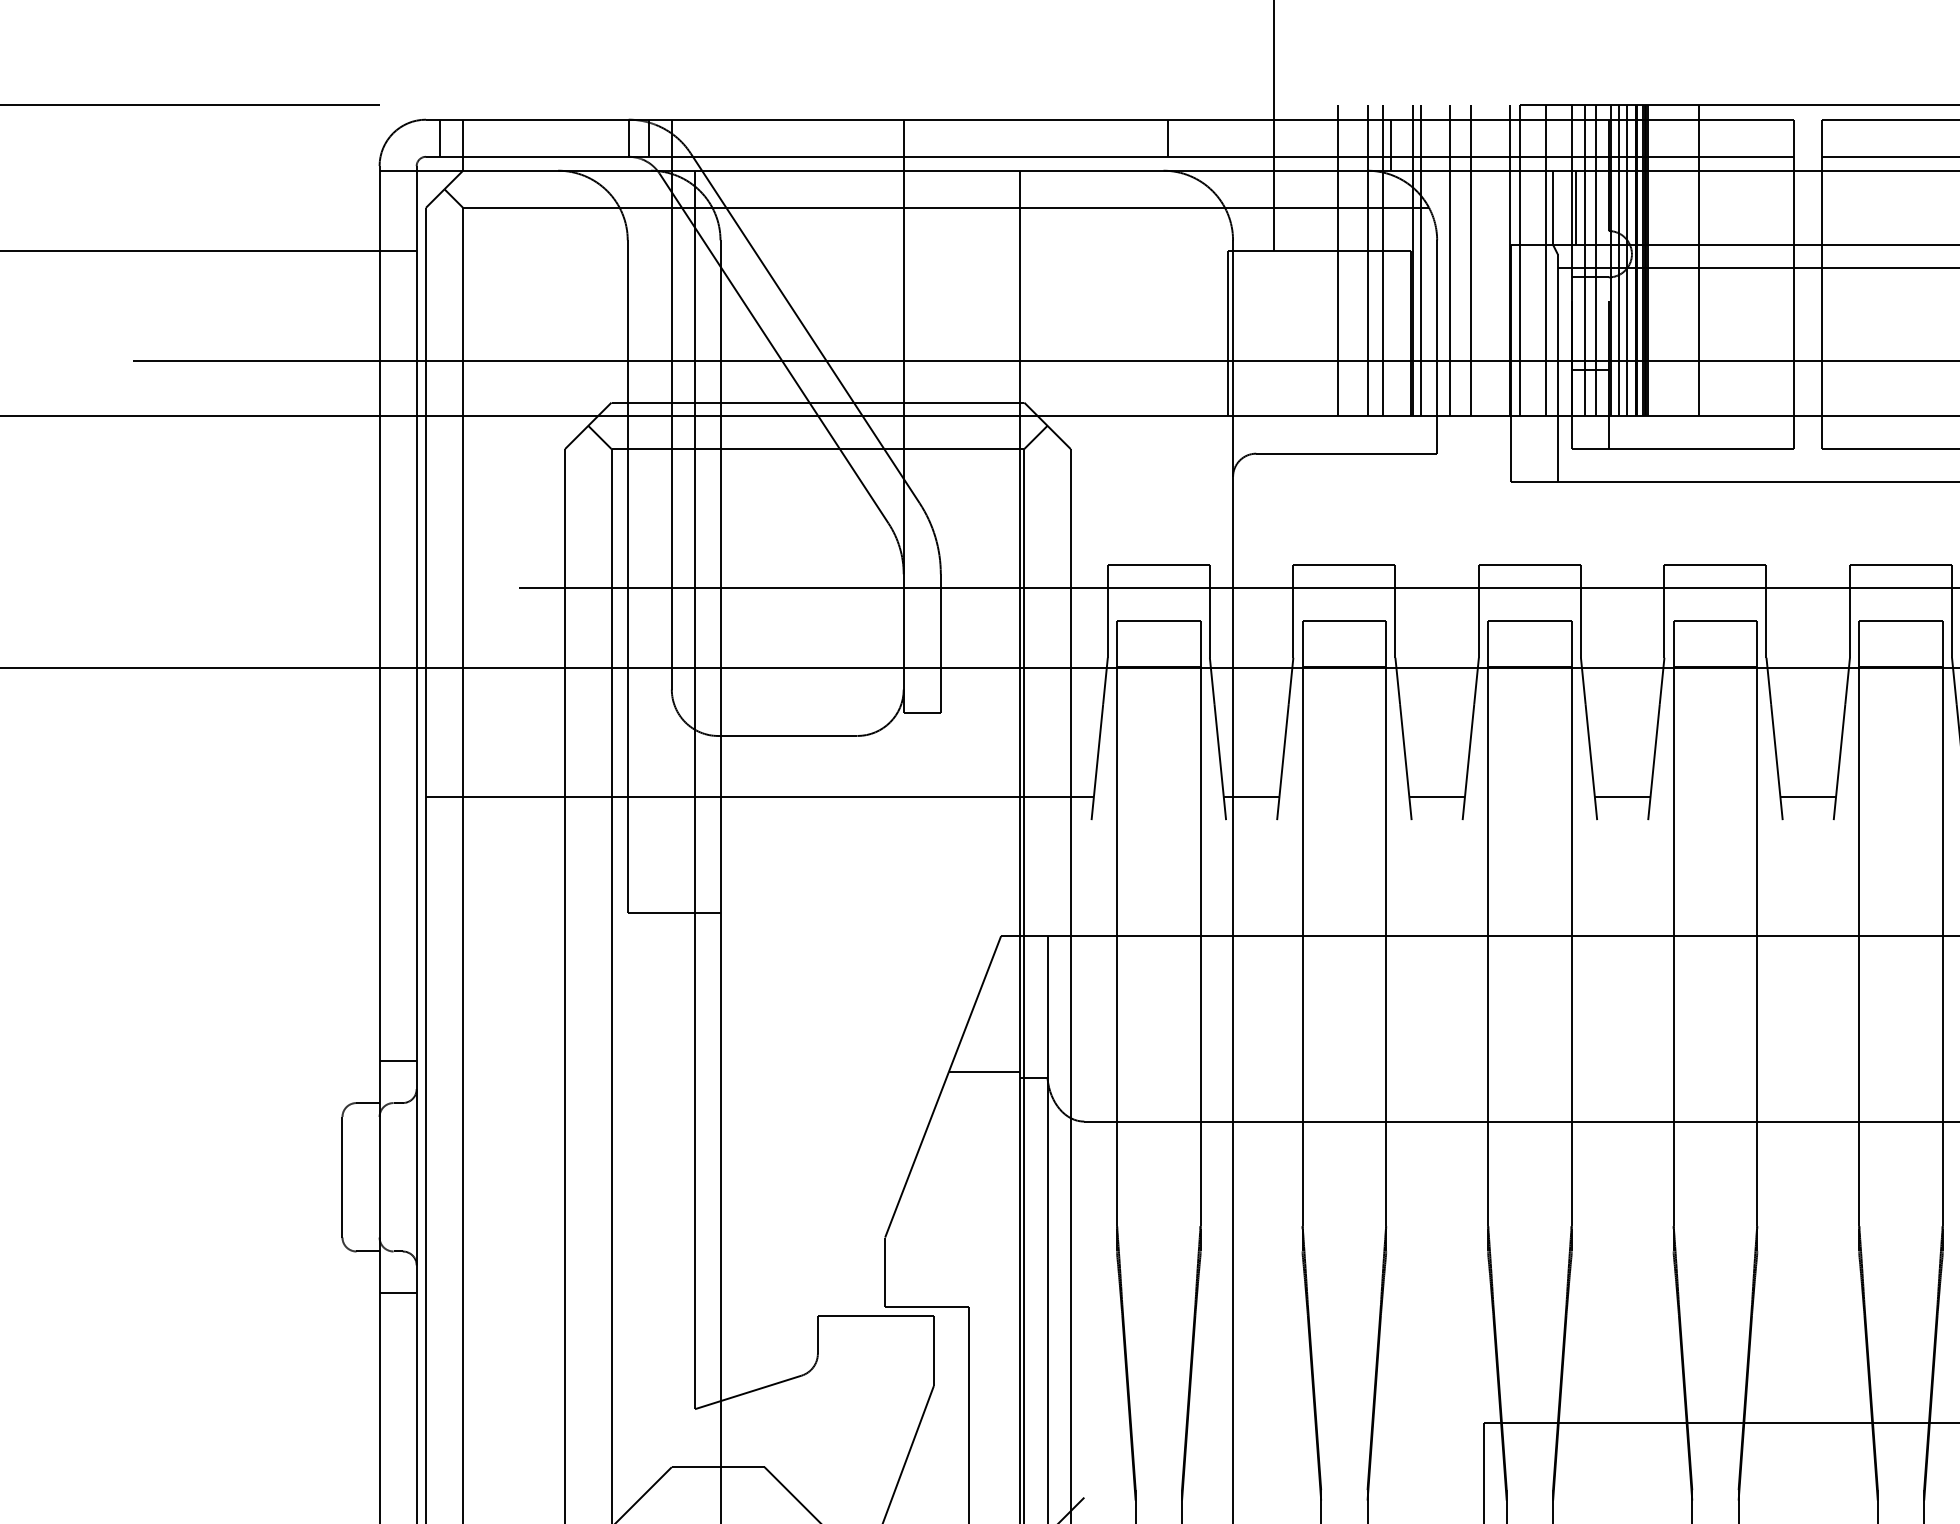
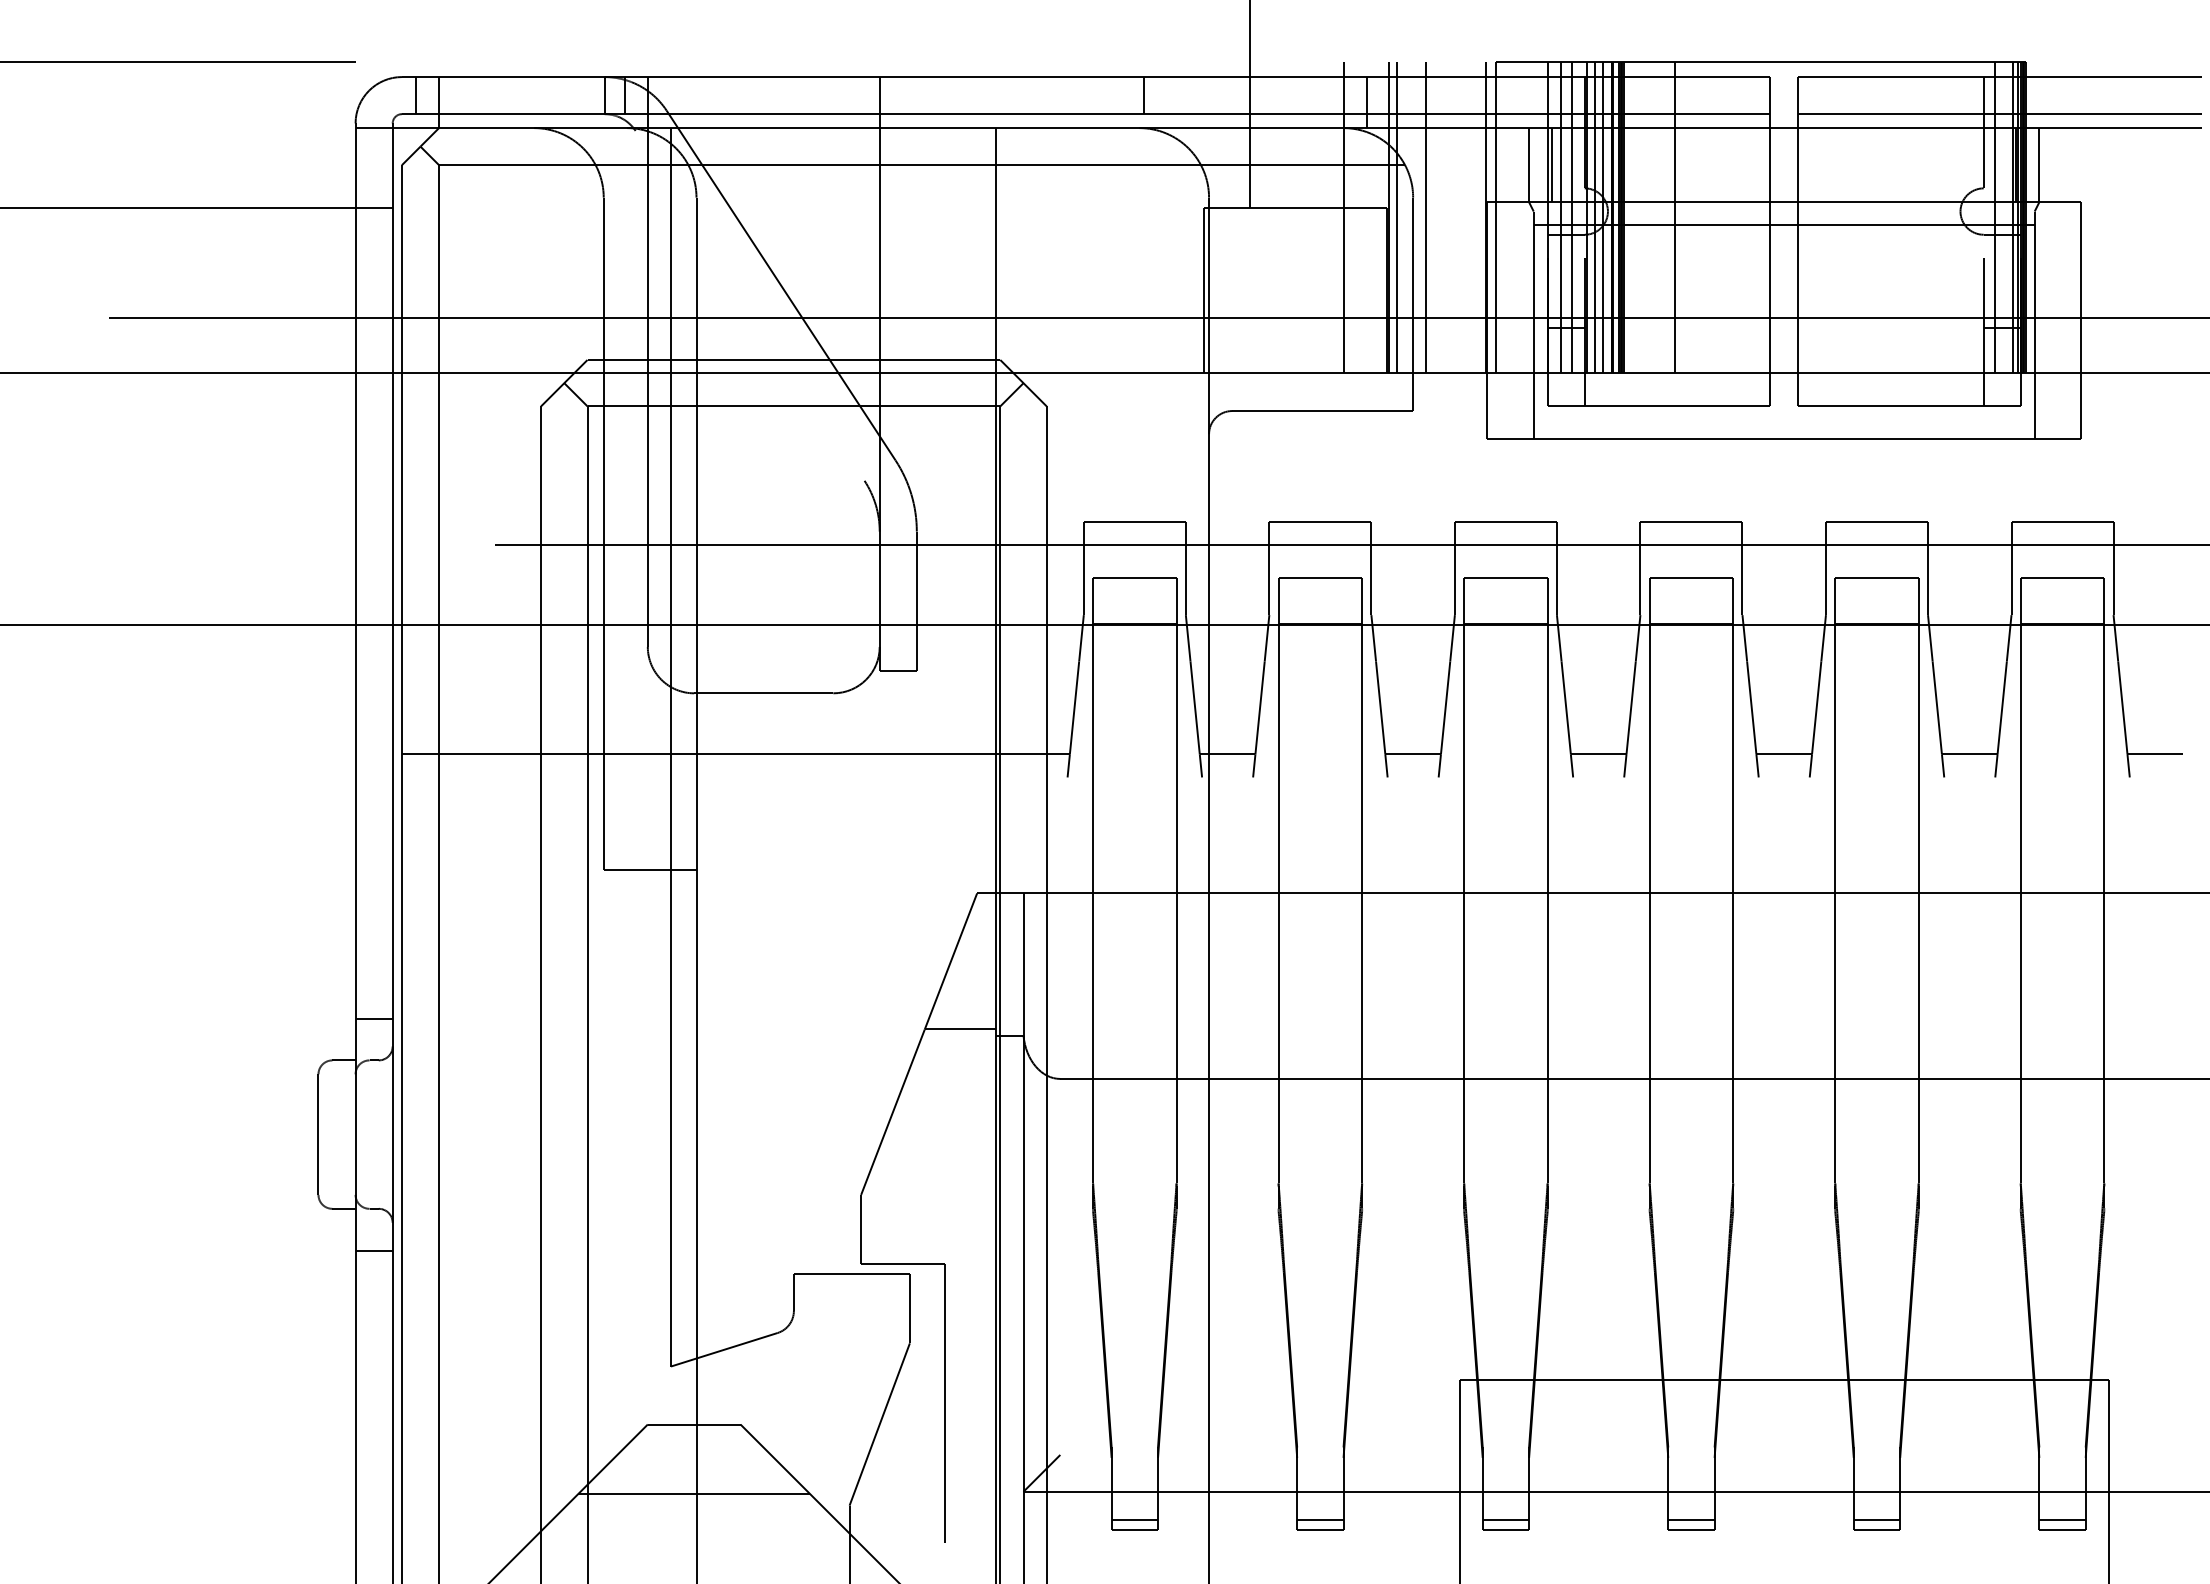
line: (1337, 260) -> (1313, 217), removed
line: (1383, 260) -> (1359, 217), removed
line: (1470, 260) -> (1446, 217), removed
line: (1546, 260) -> (1522, 217), removed
line: (773, 348) -> (749, 305), removed

